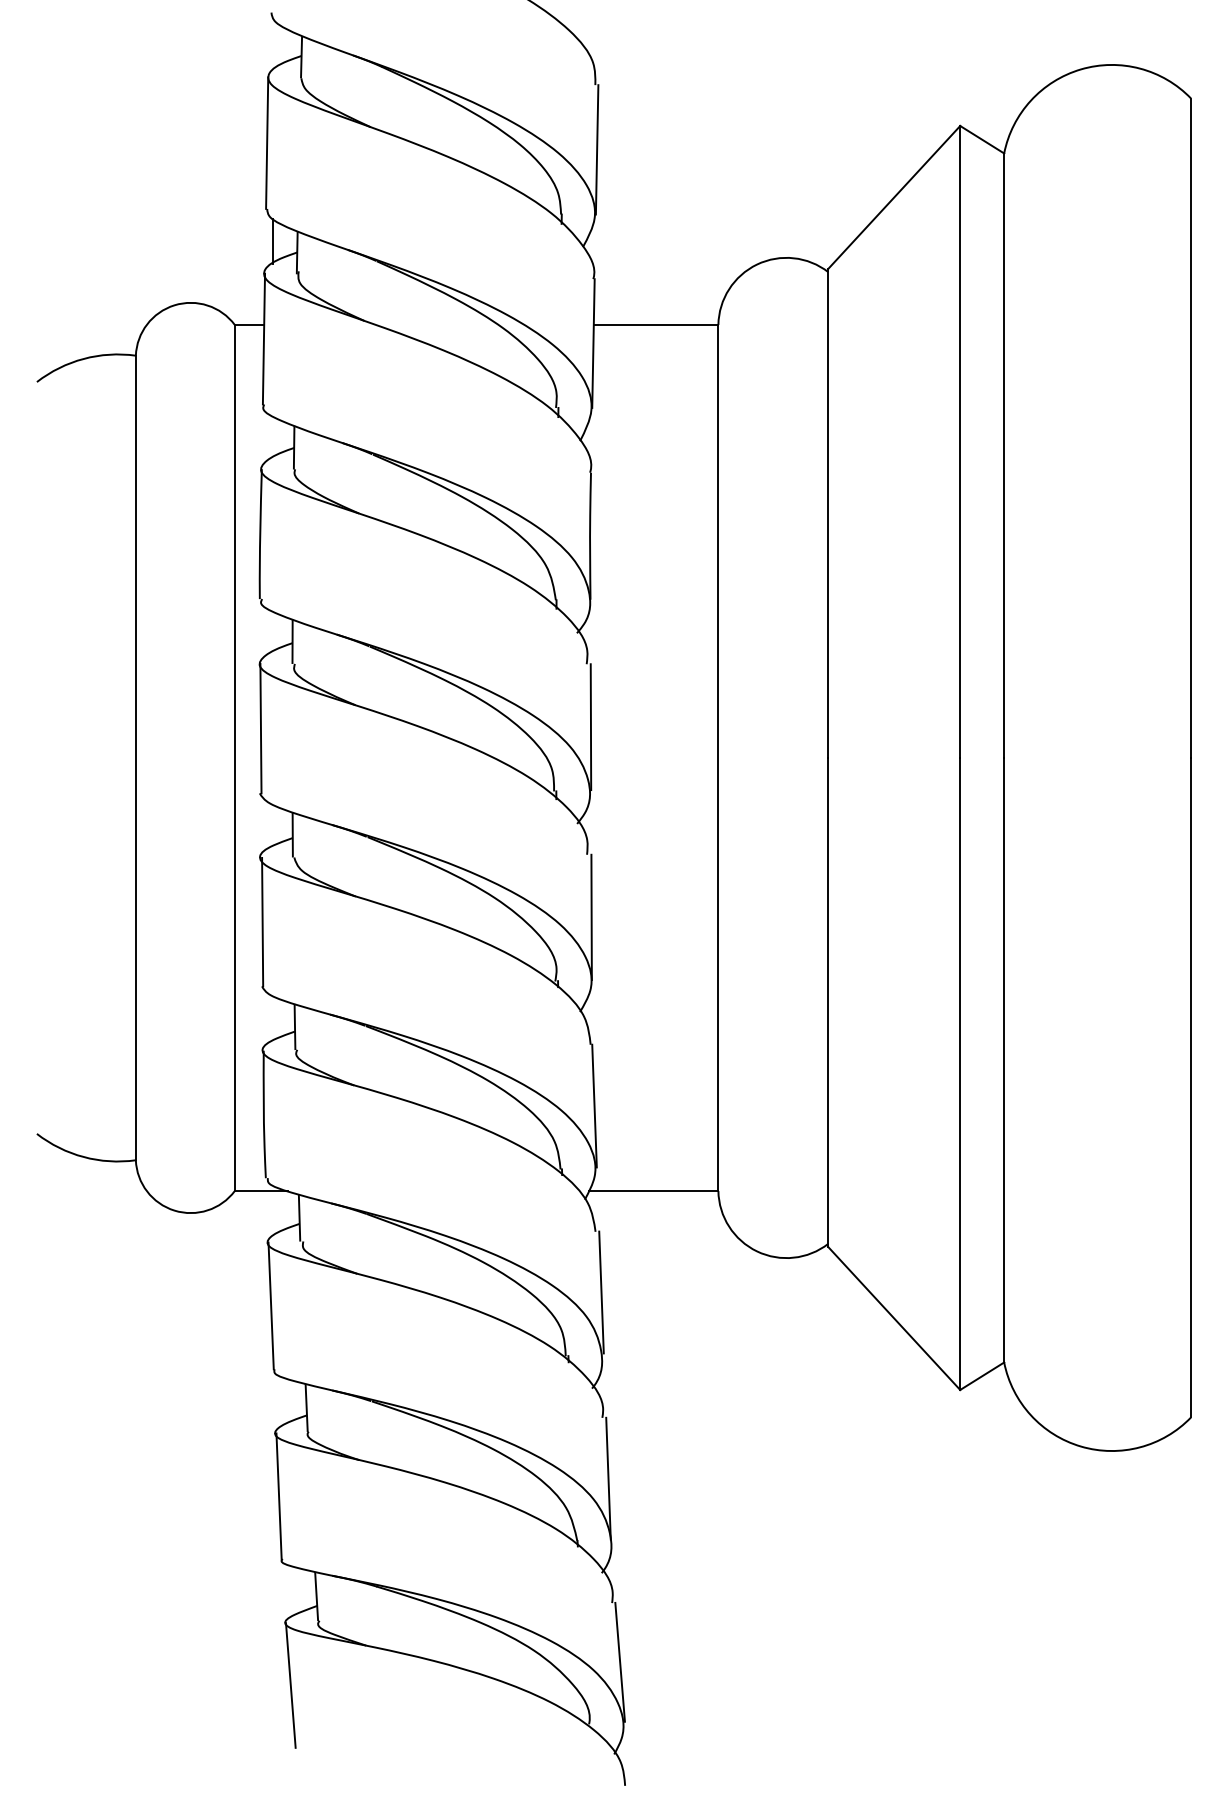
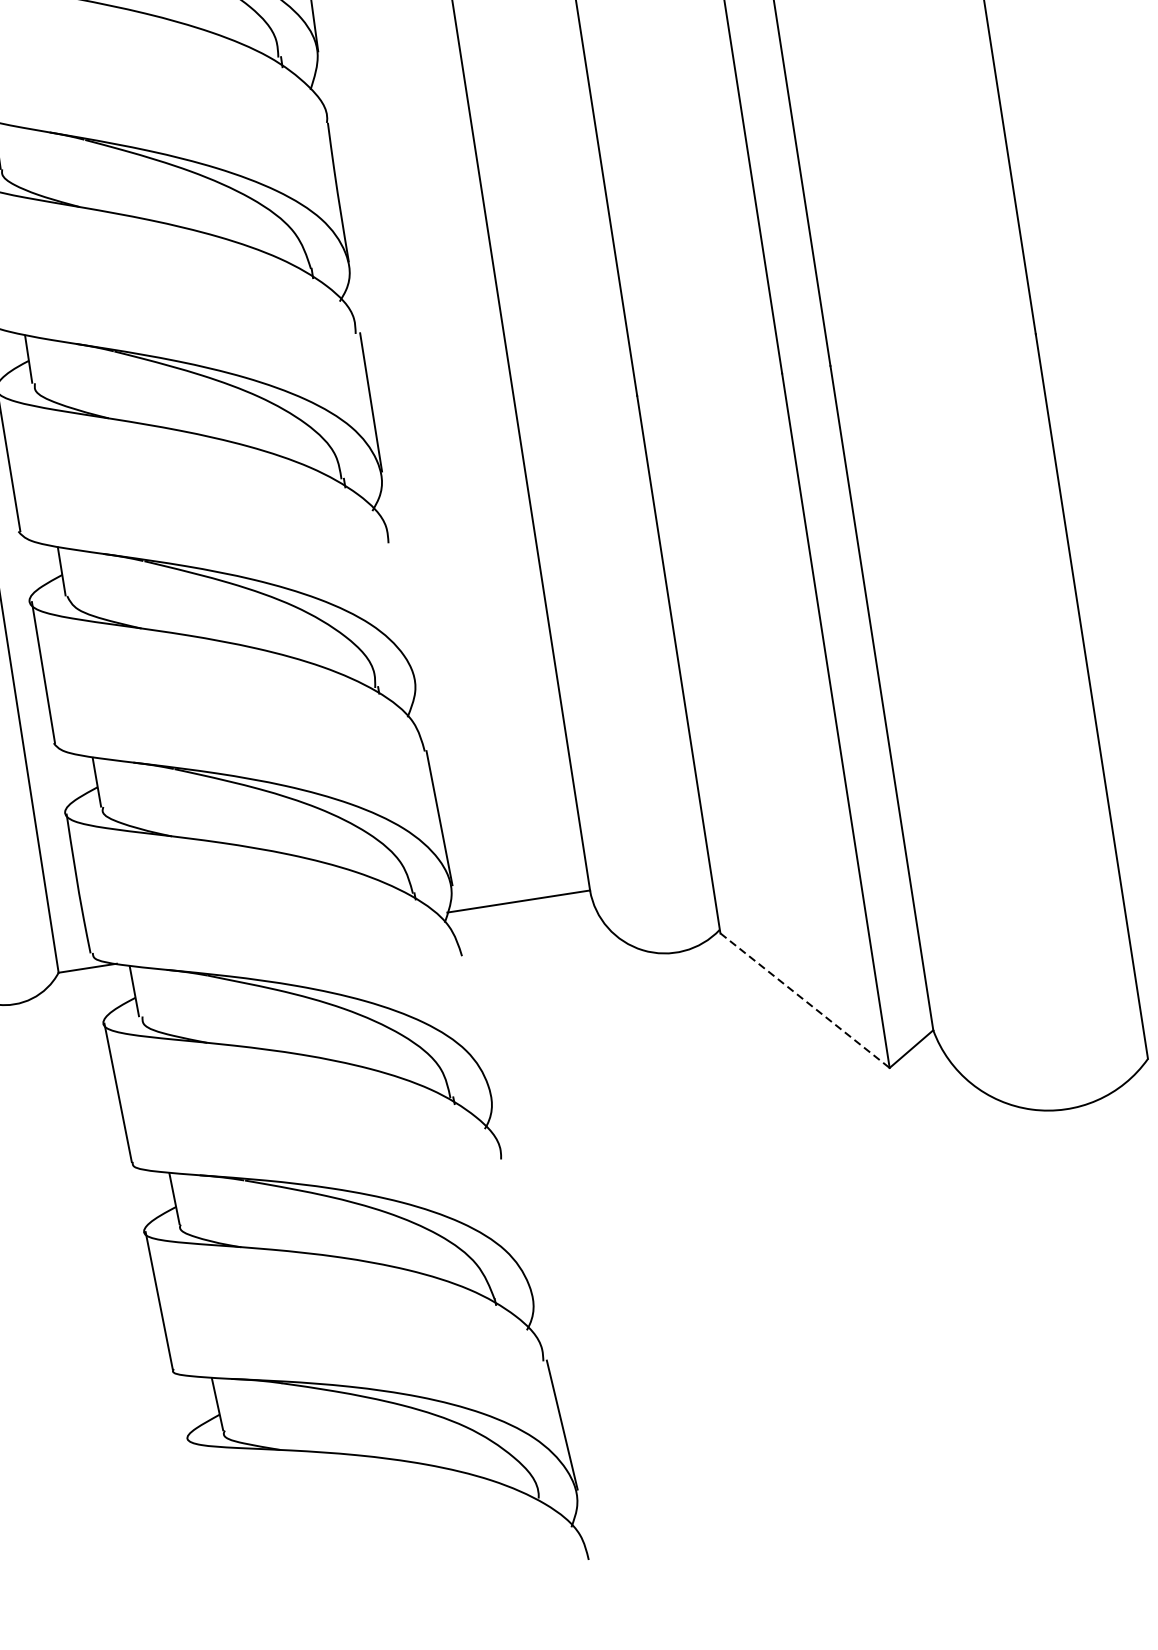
line: (591, 917) -> (404, 611), removed
line: (601, 1292) -> (478, 1021), removed
line: (894, 1318) -> (805, 1000), solid -> dashed
line: (608, 1478) -> (518, 1225), removed
line: (290, 1685) -> (203, 1506), removed

